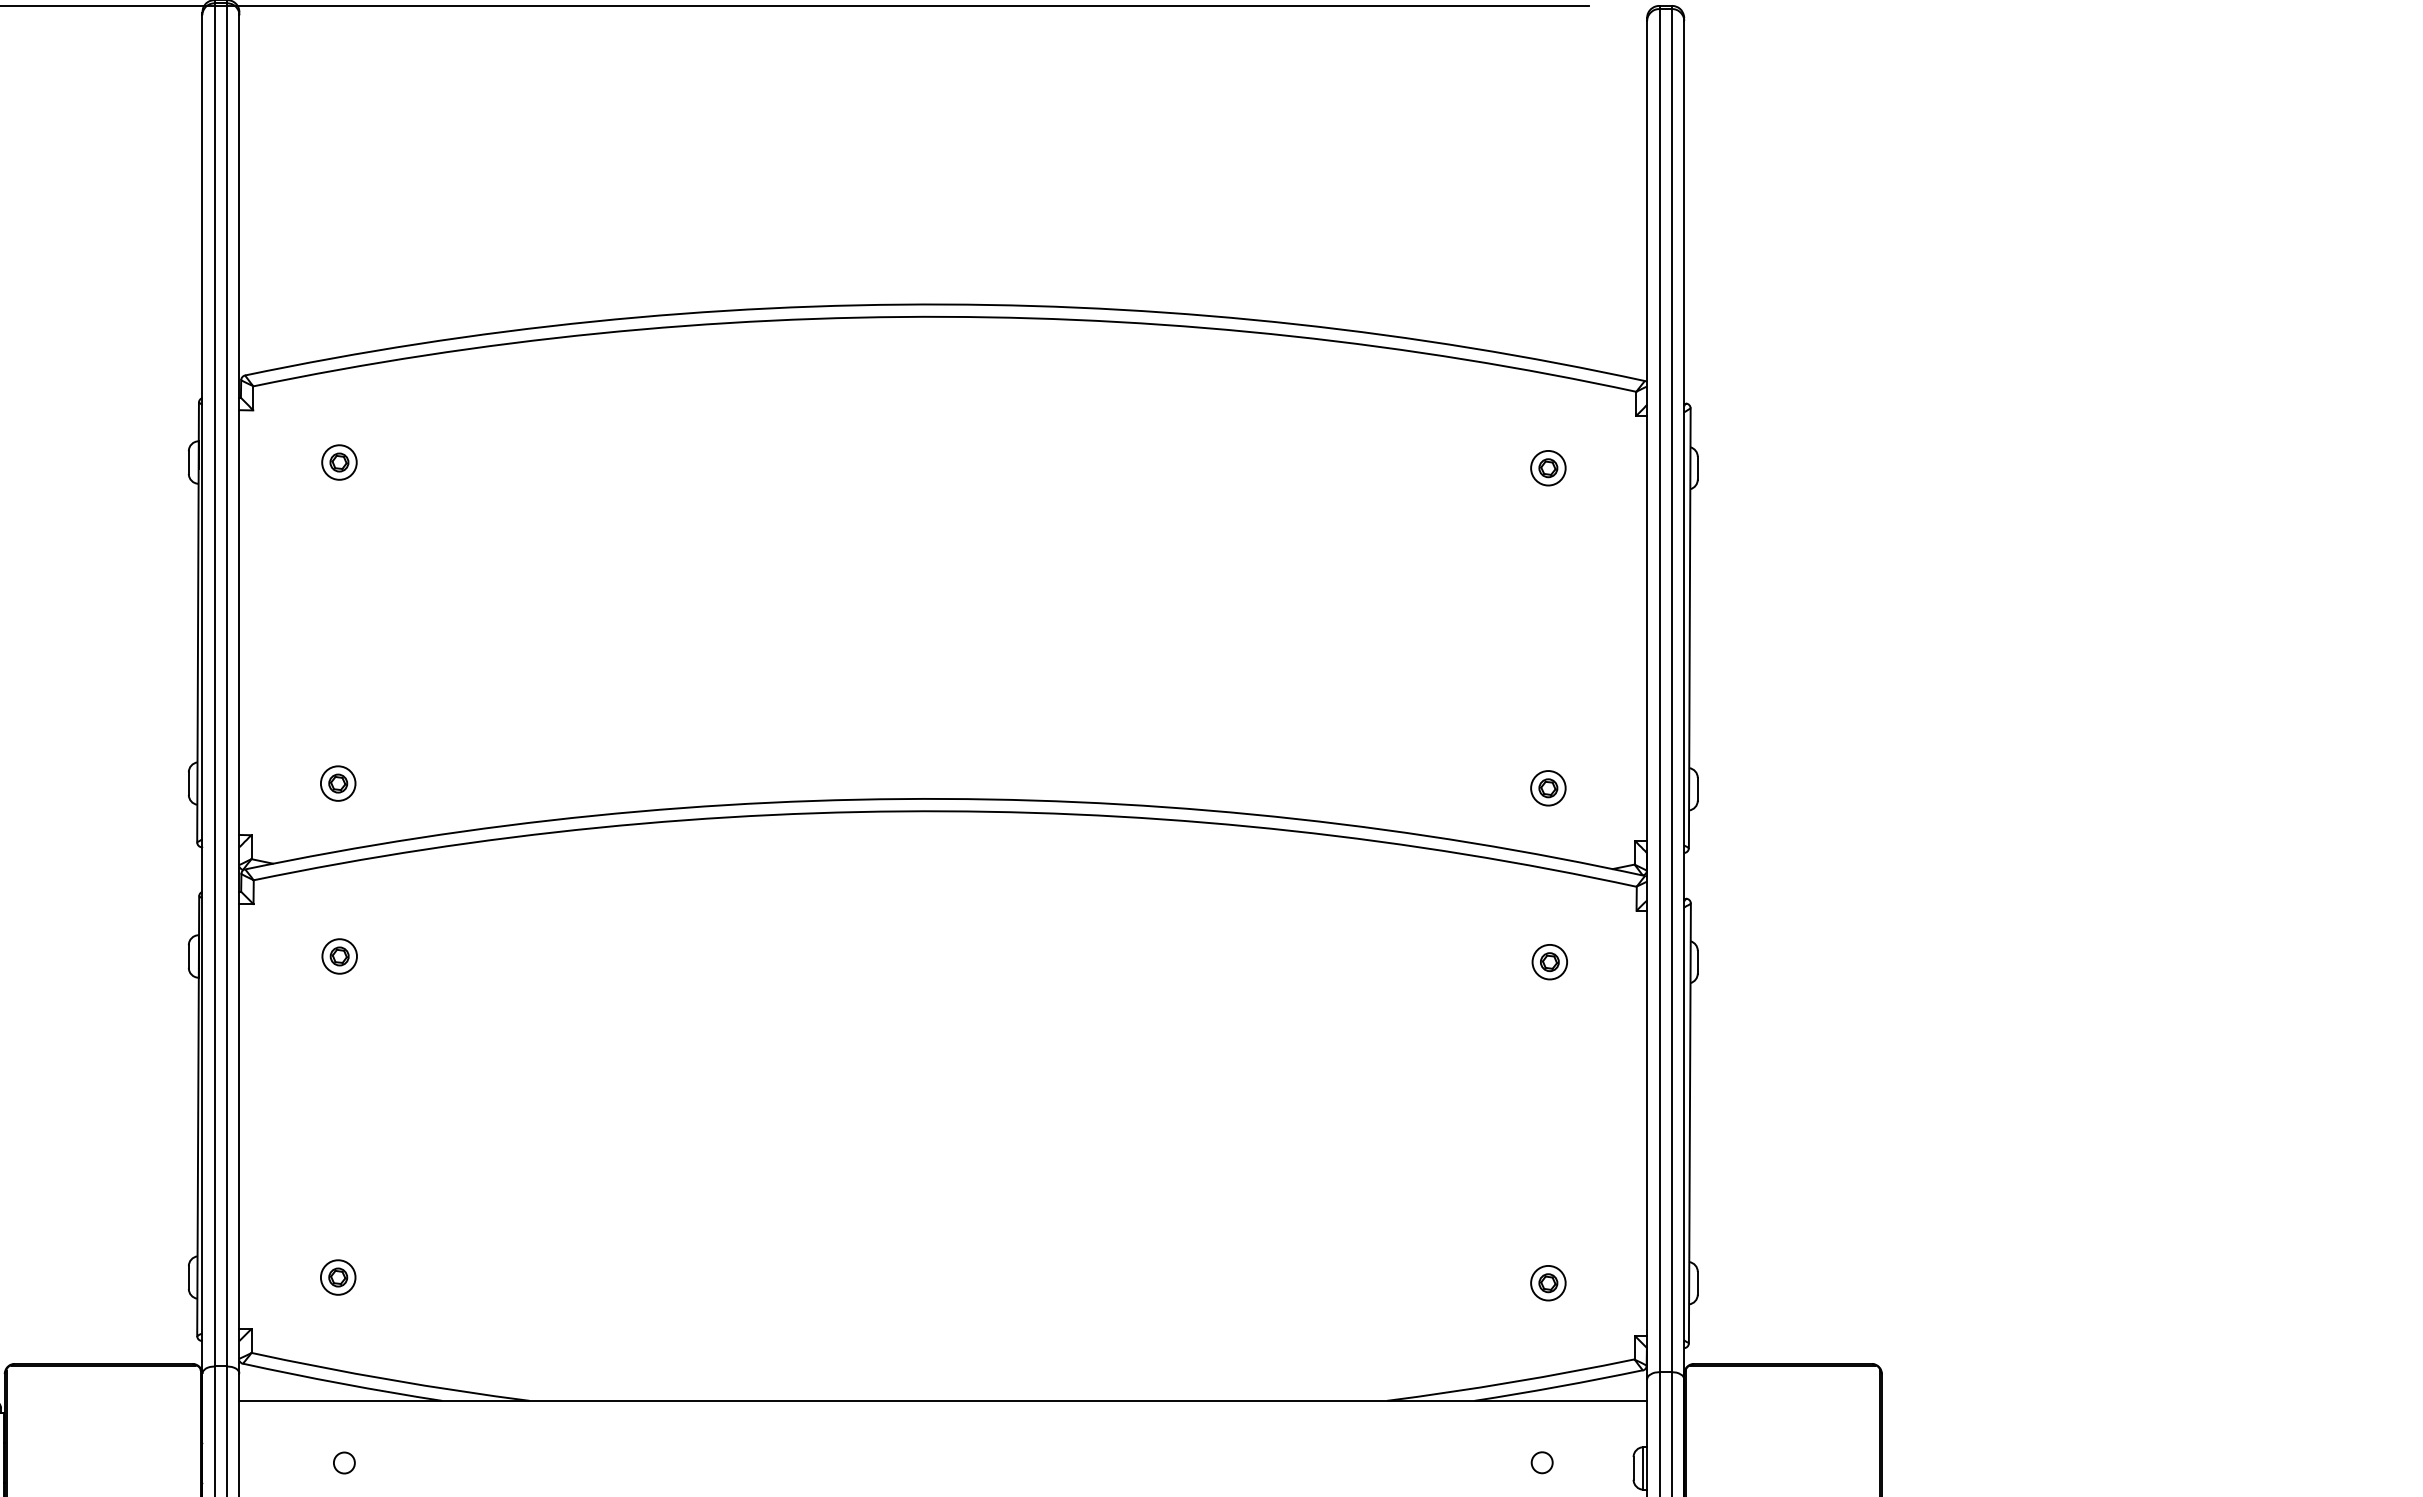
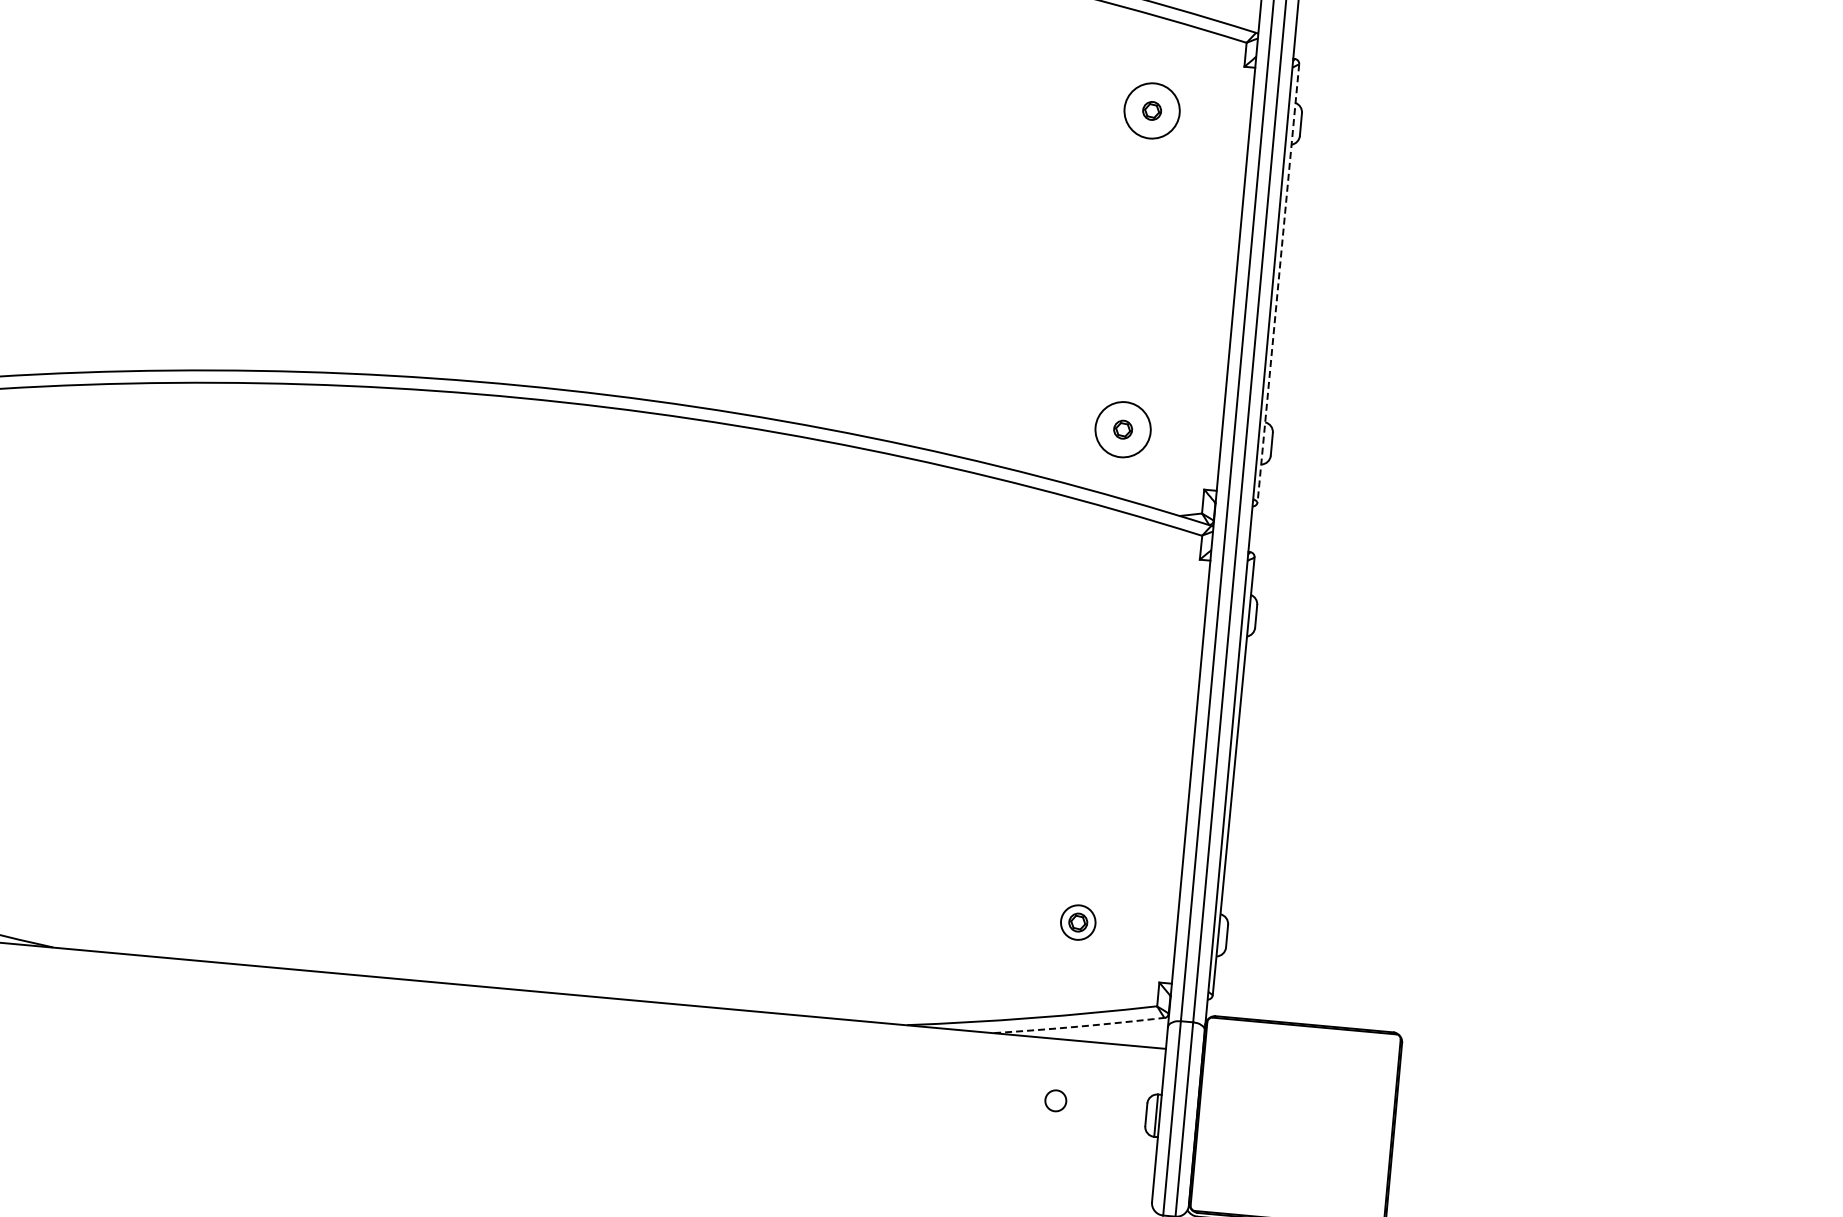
circle: (1548, 467) -> (1152, 110), size x1.6
line: (1689, 628) -> (1278, 283), solid -> dashed
circle: (1548, 788) -> (1123, 429), size x1.6
part: (1549, 962) -> (1108, 603), removed
arc: (1558, 1386) -> (1078, 1026), solid -> dashed

